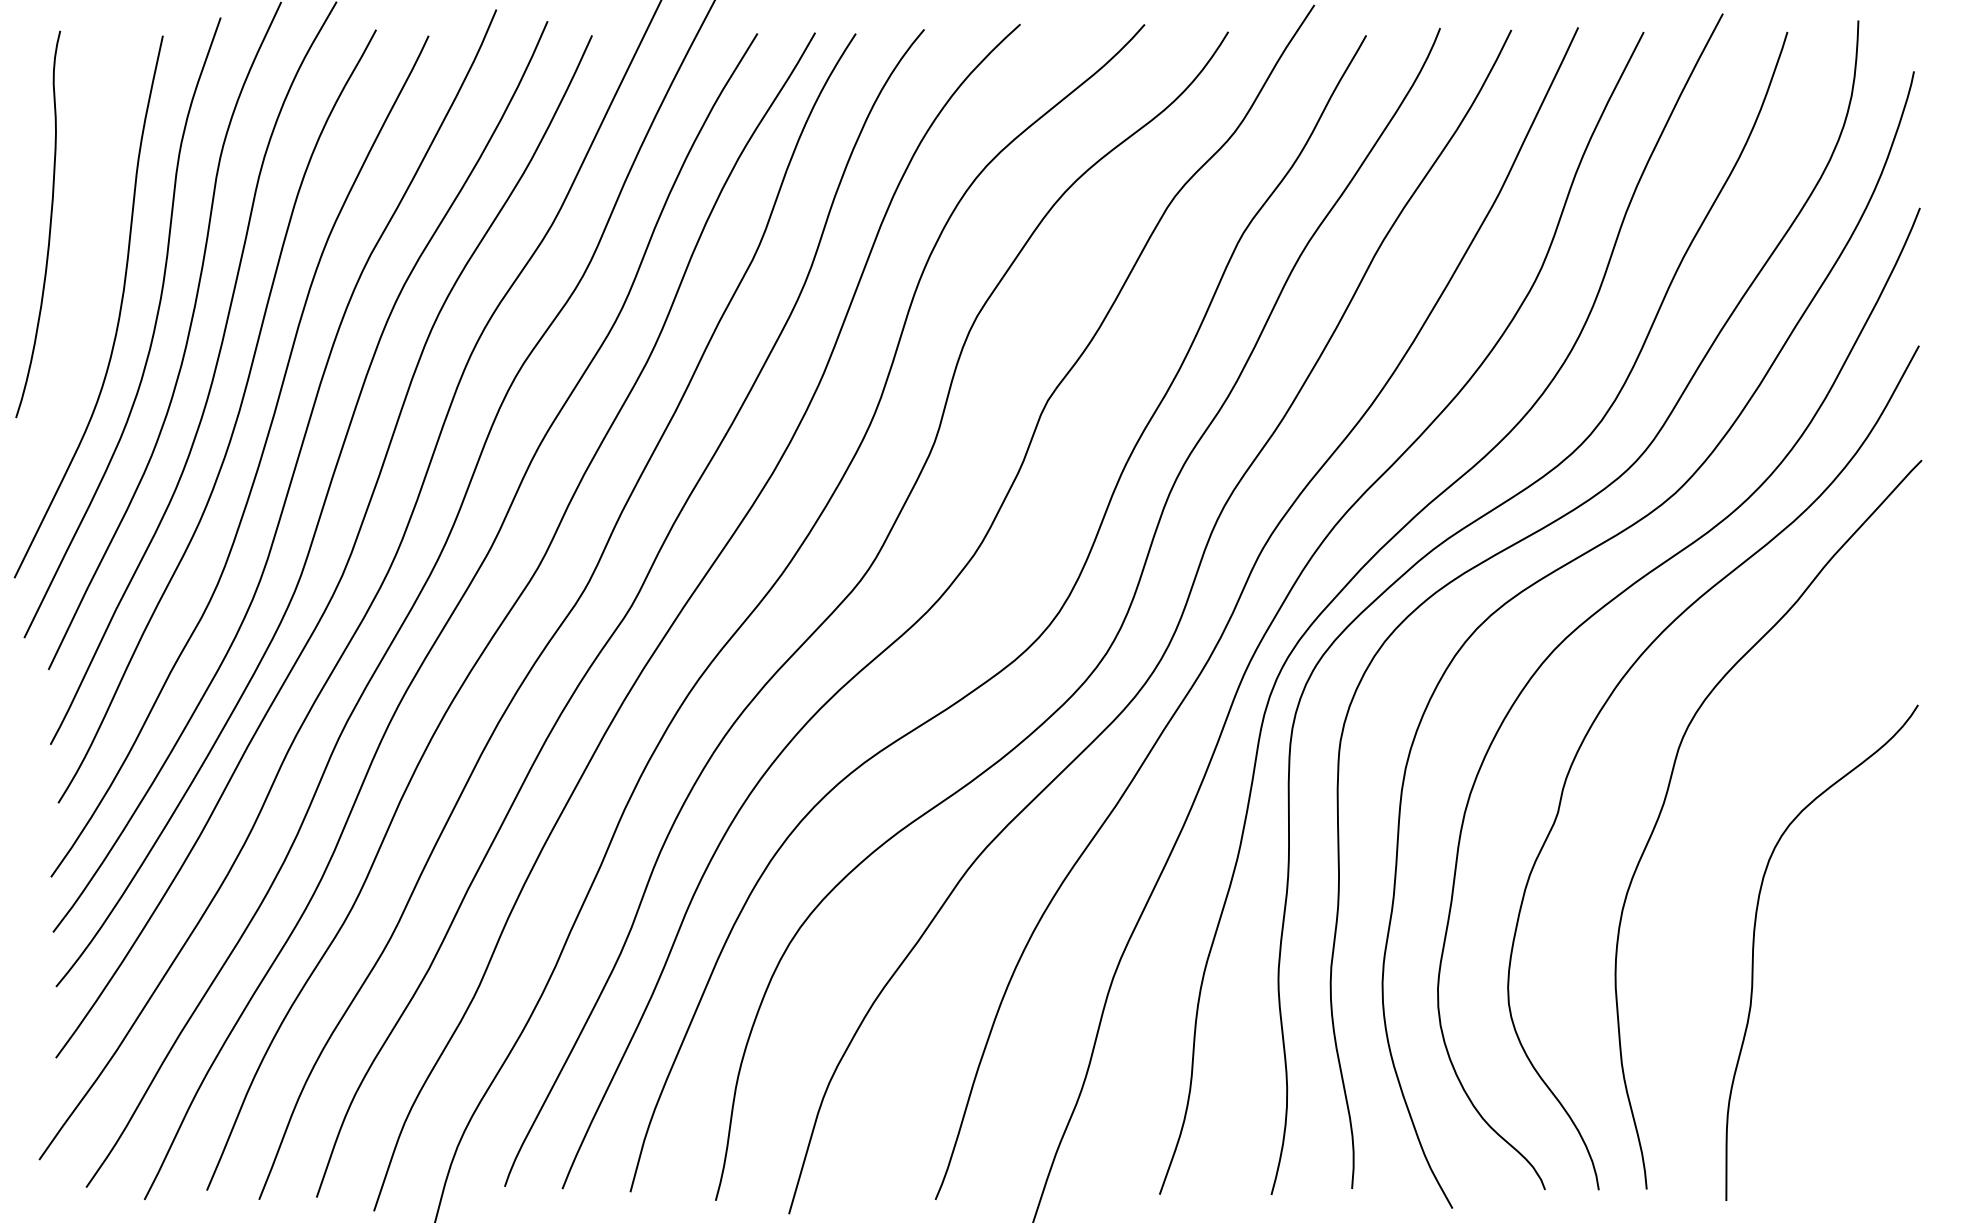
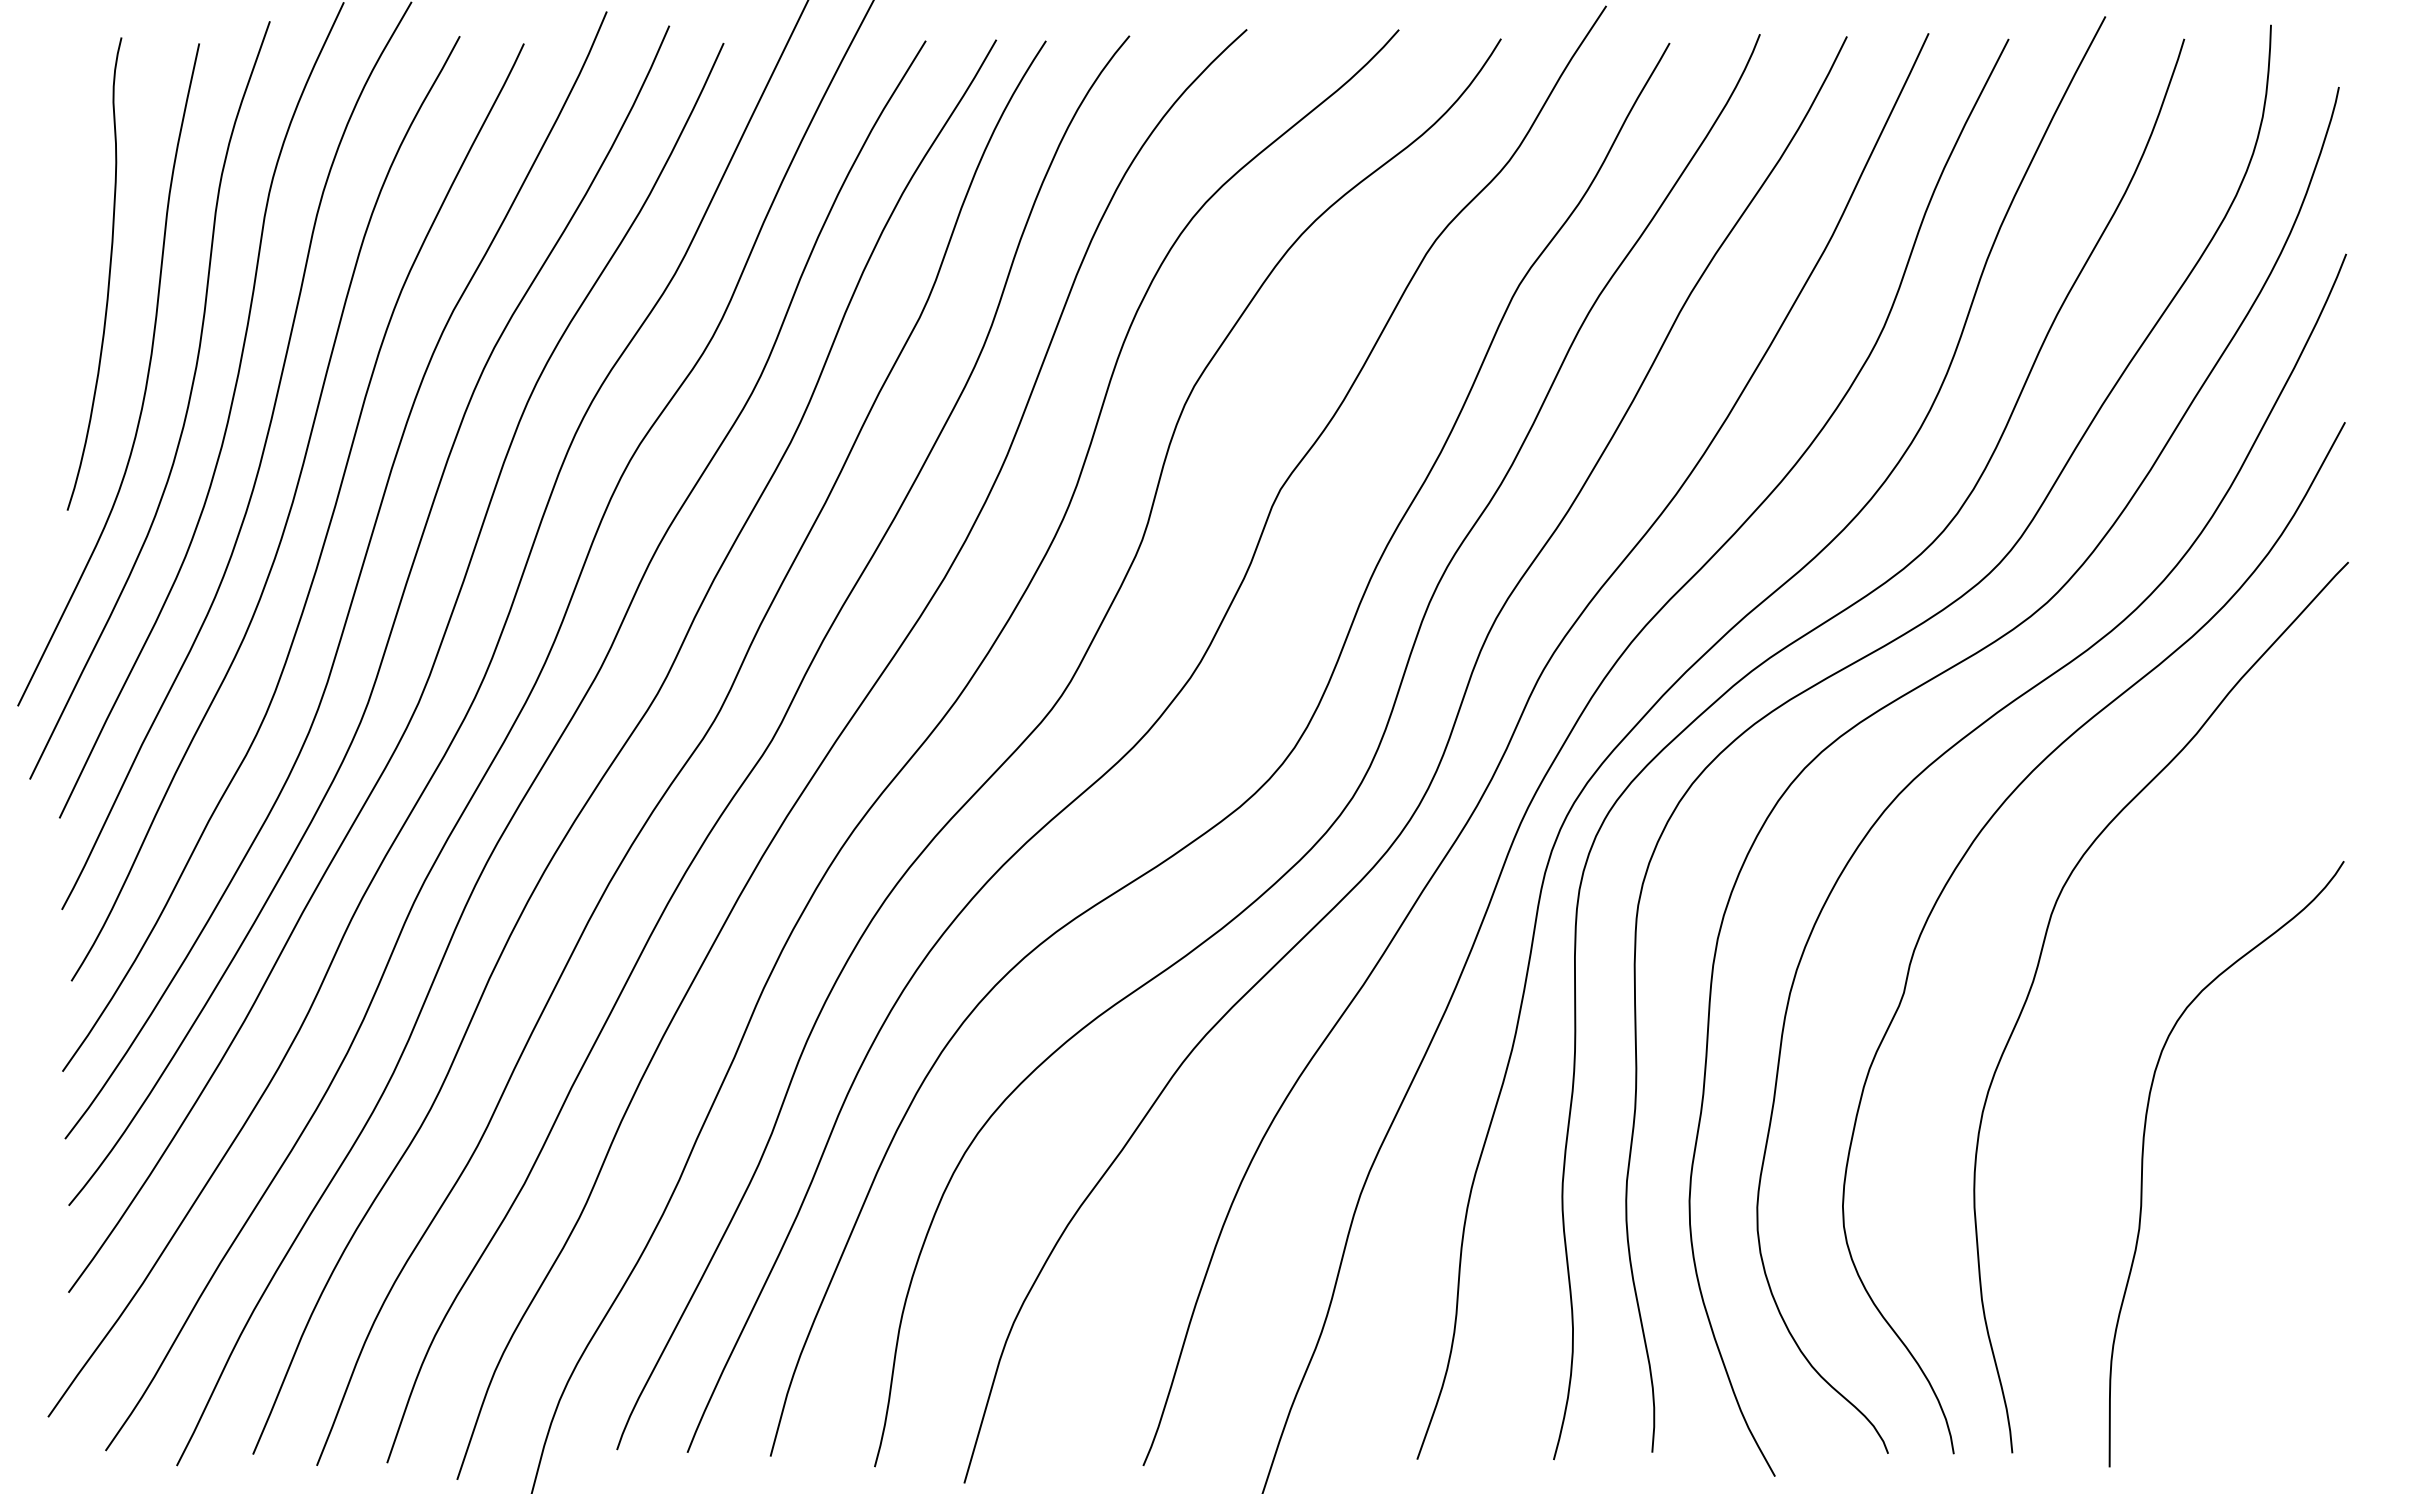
curve: (49, 224) -> (108, 274), moved

